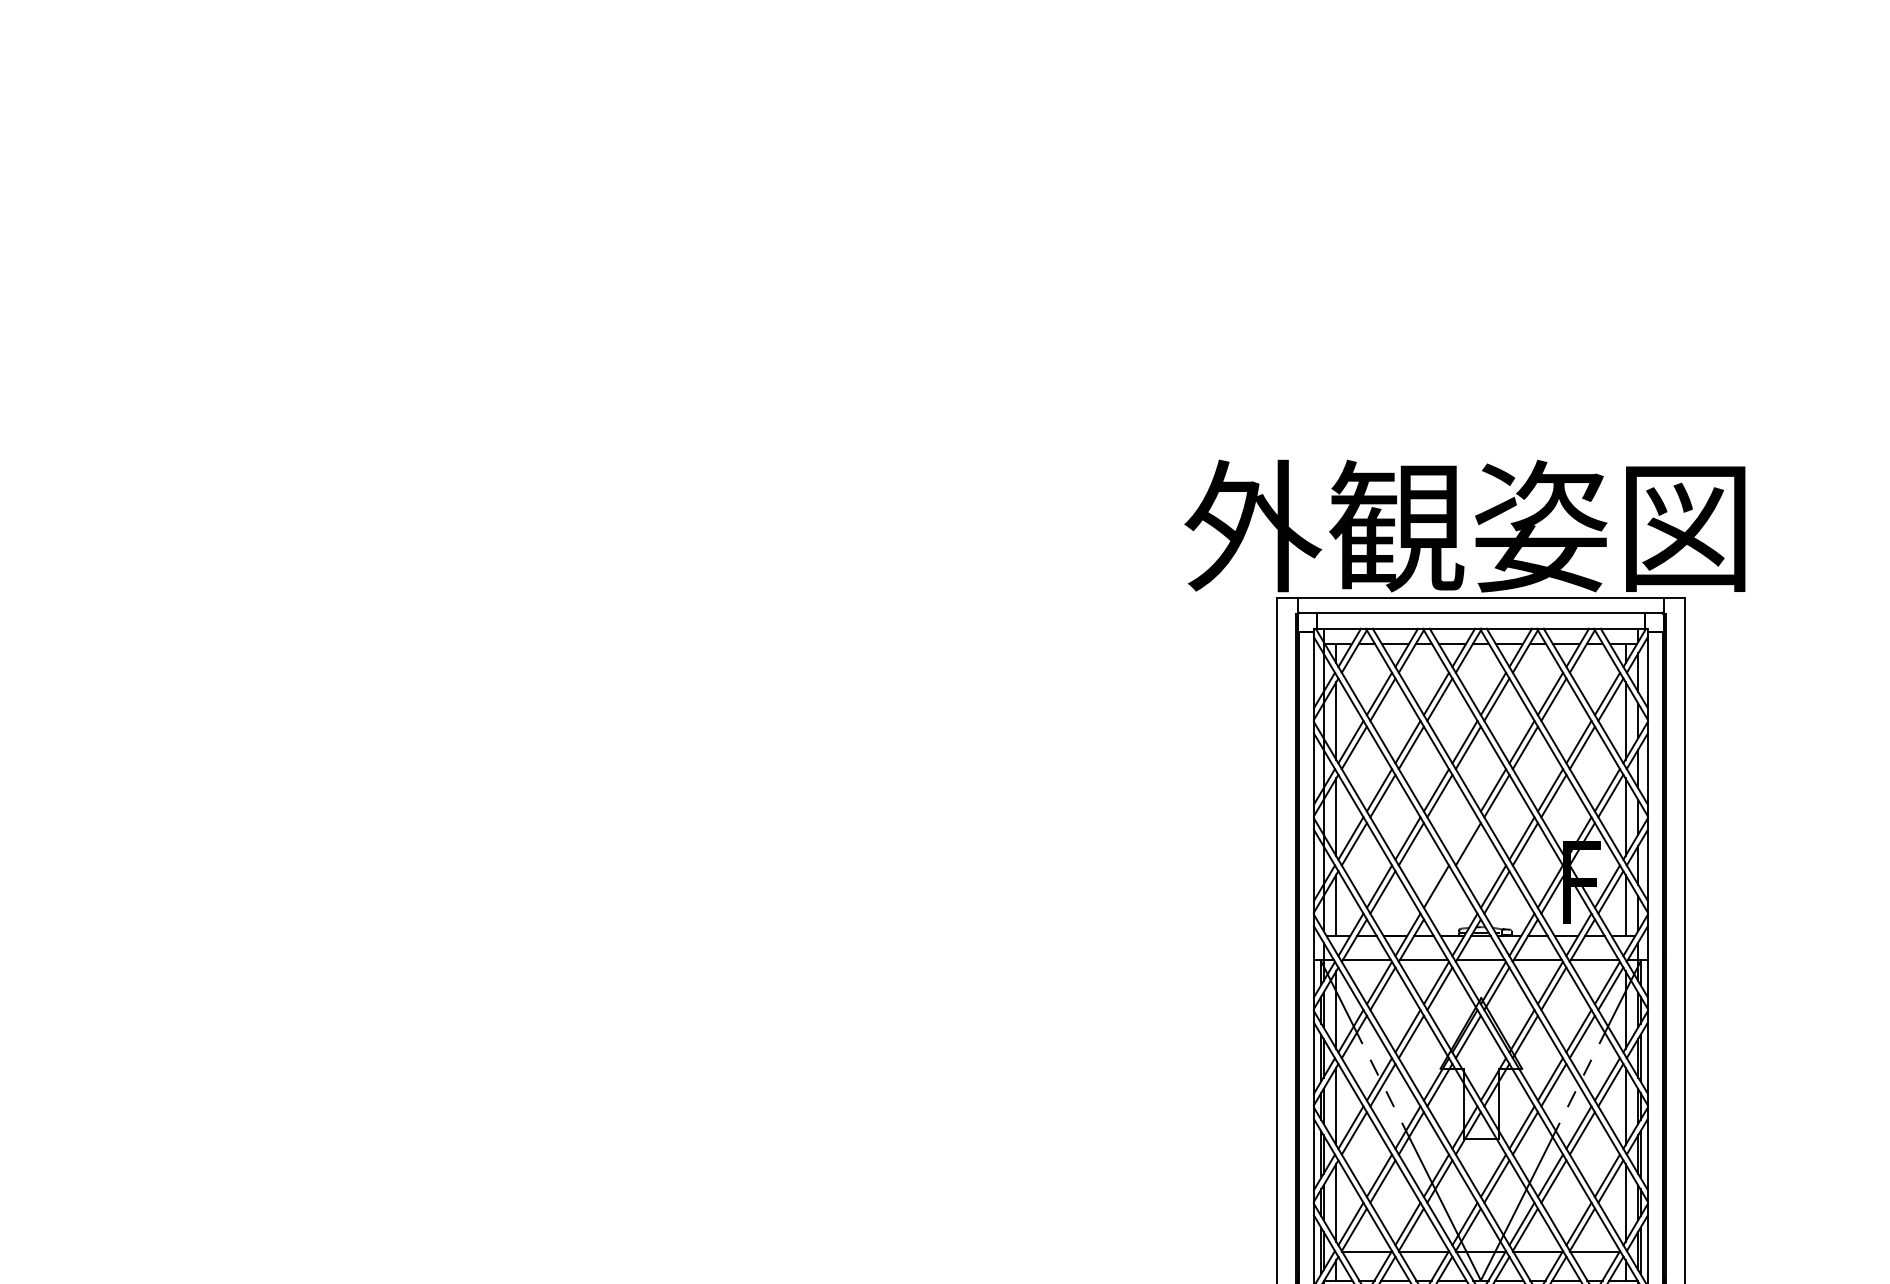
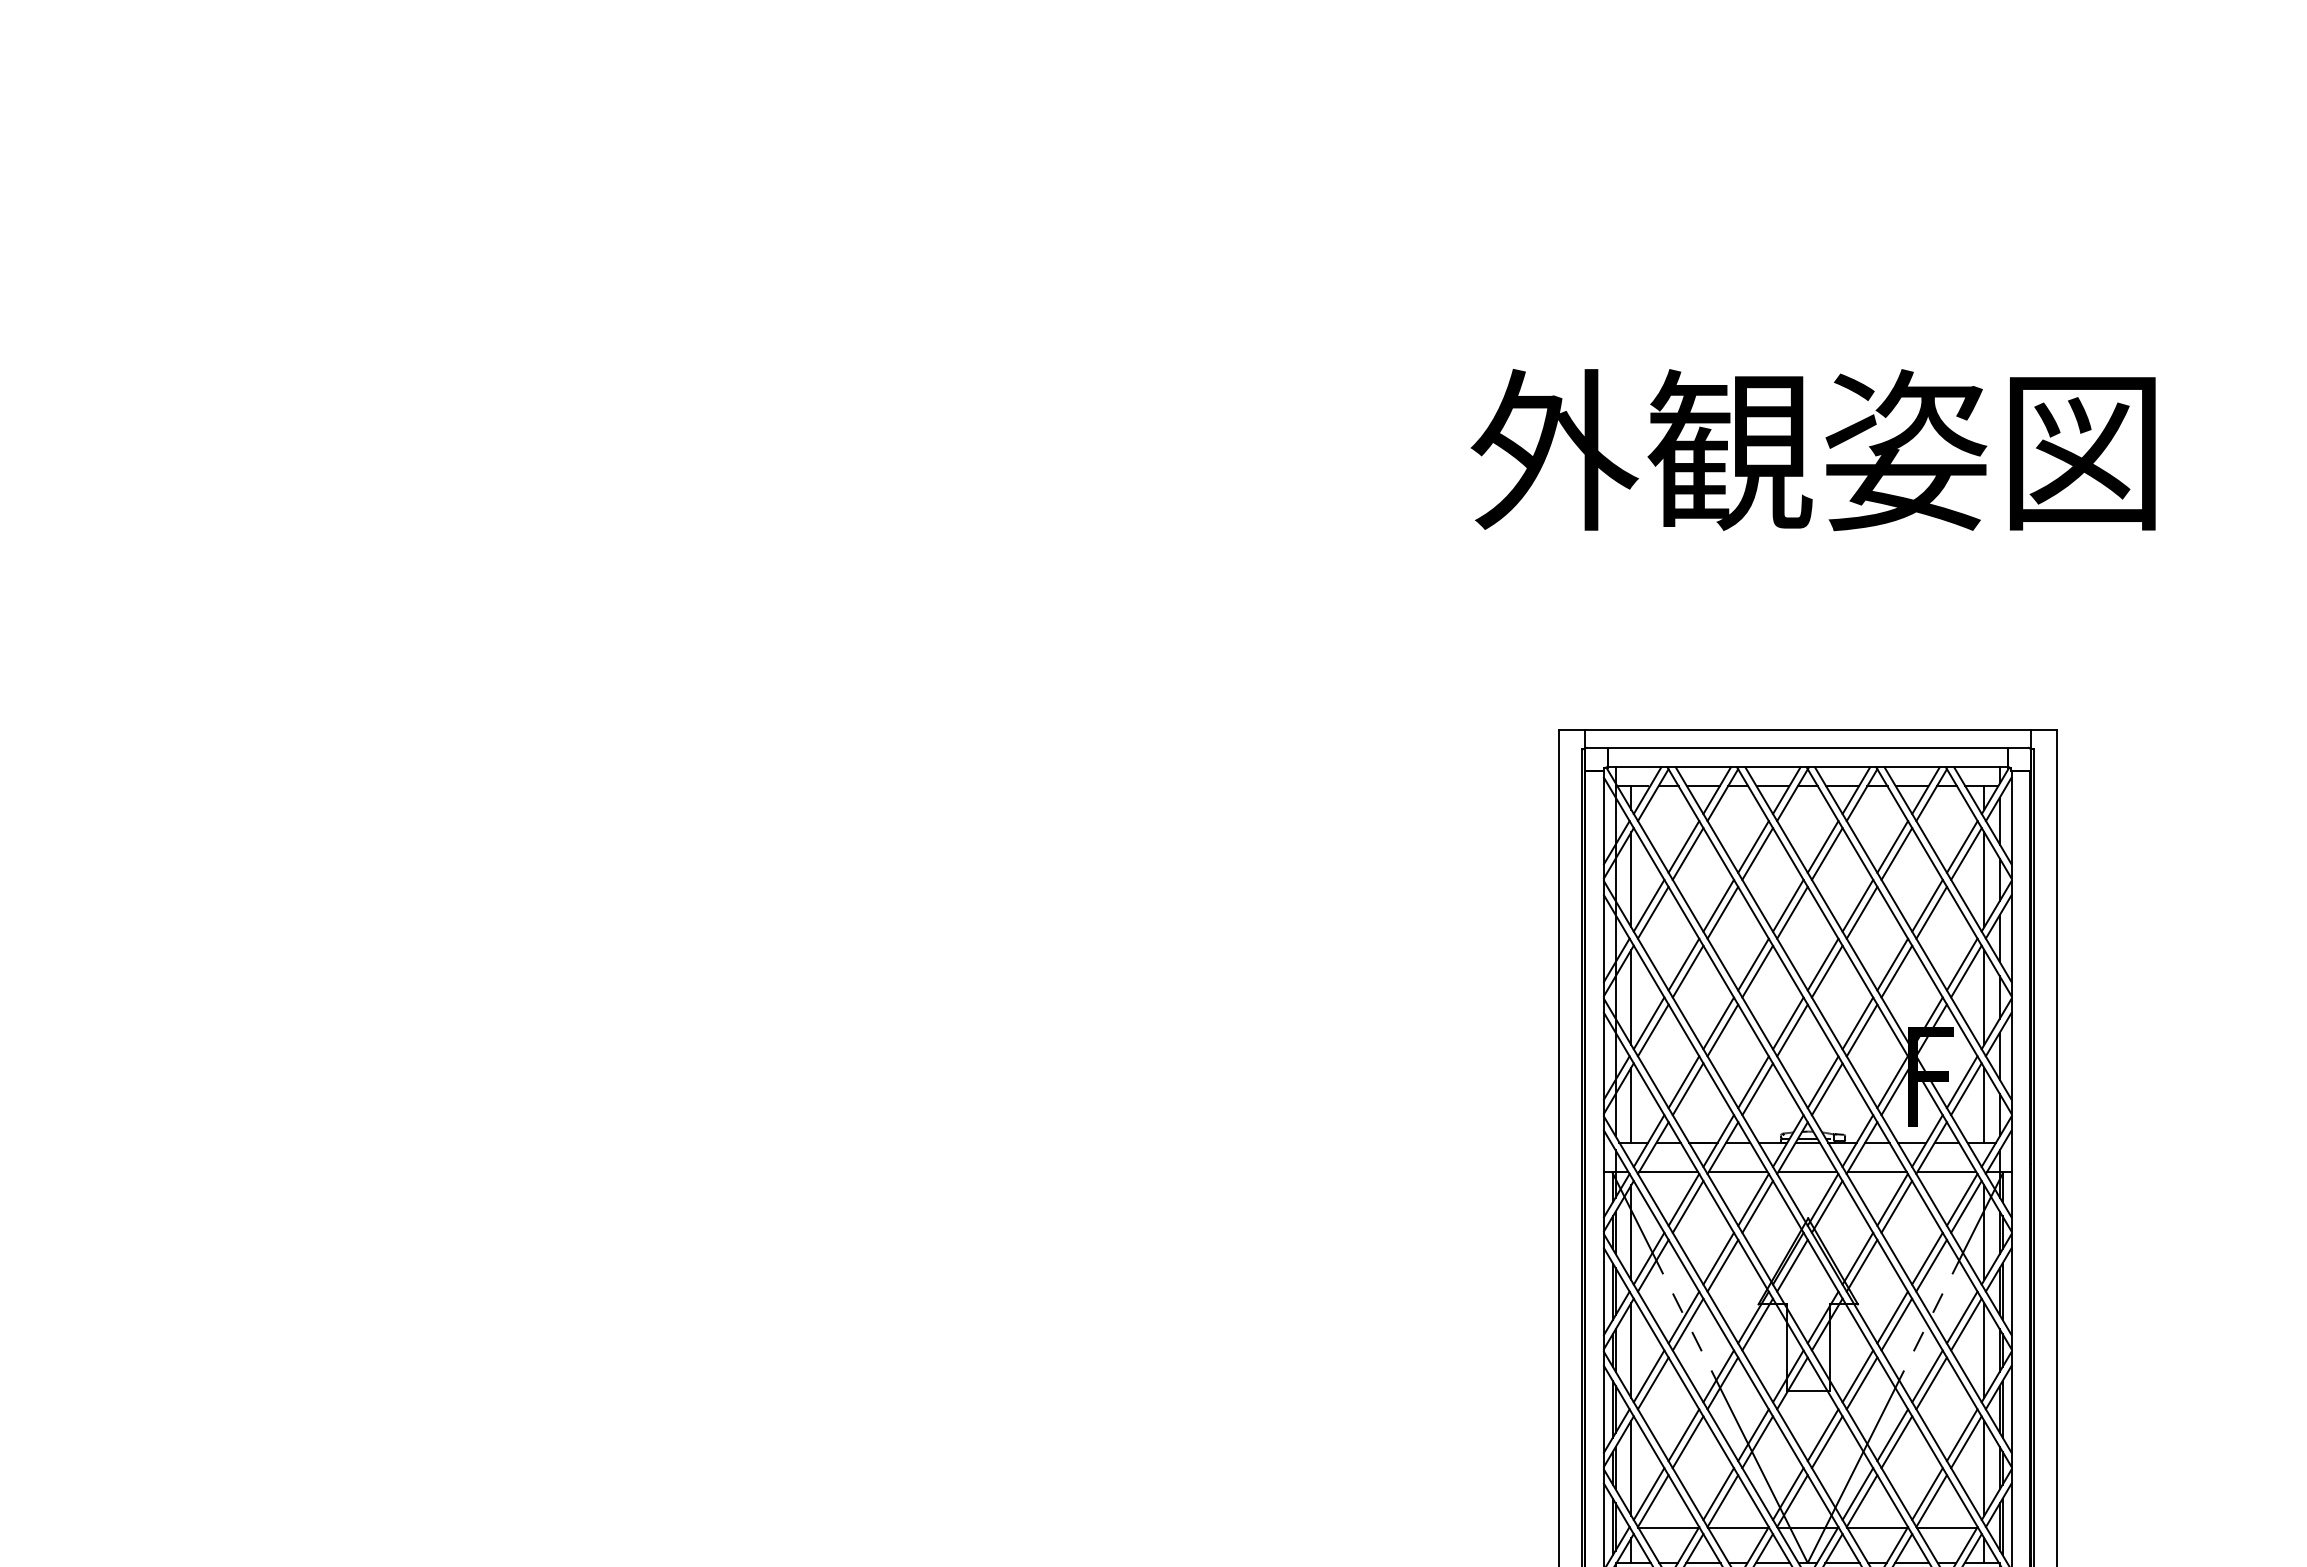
text: (1464, 525) -> (1812, 449), moved
line: (1465, 838) -> (1788, 1023), added
line: (1439, 892) -> (1757, 1089), added

